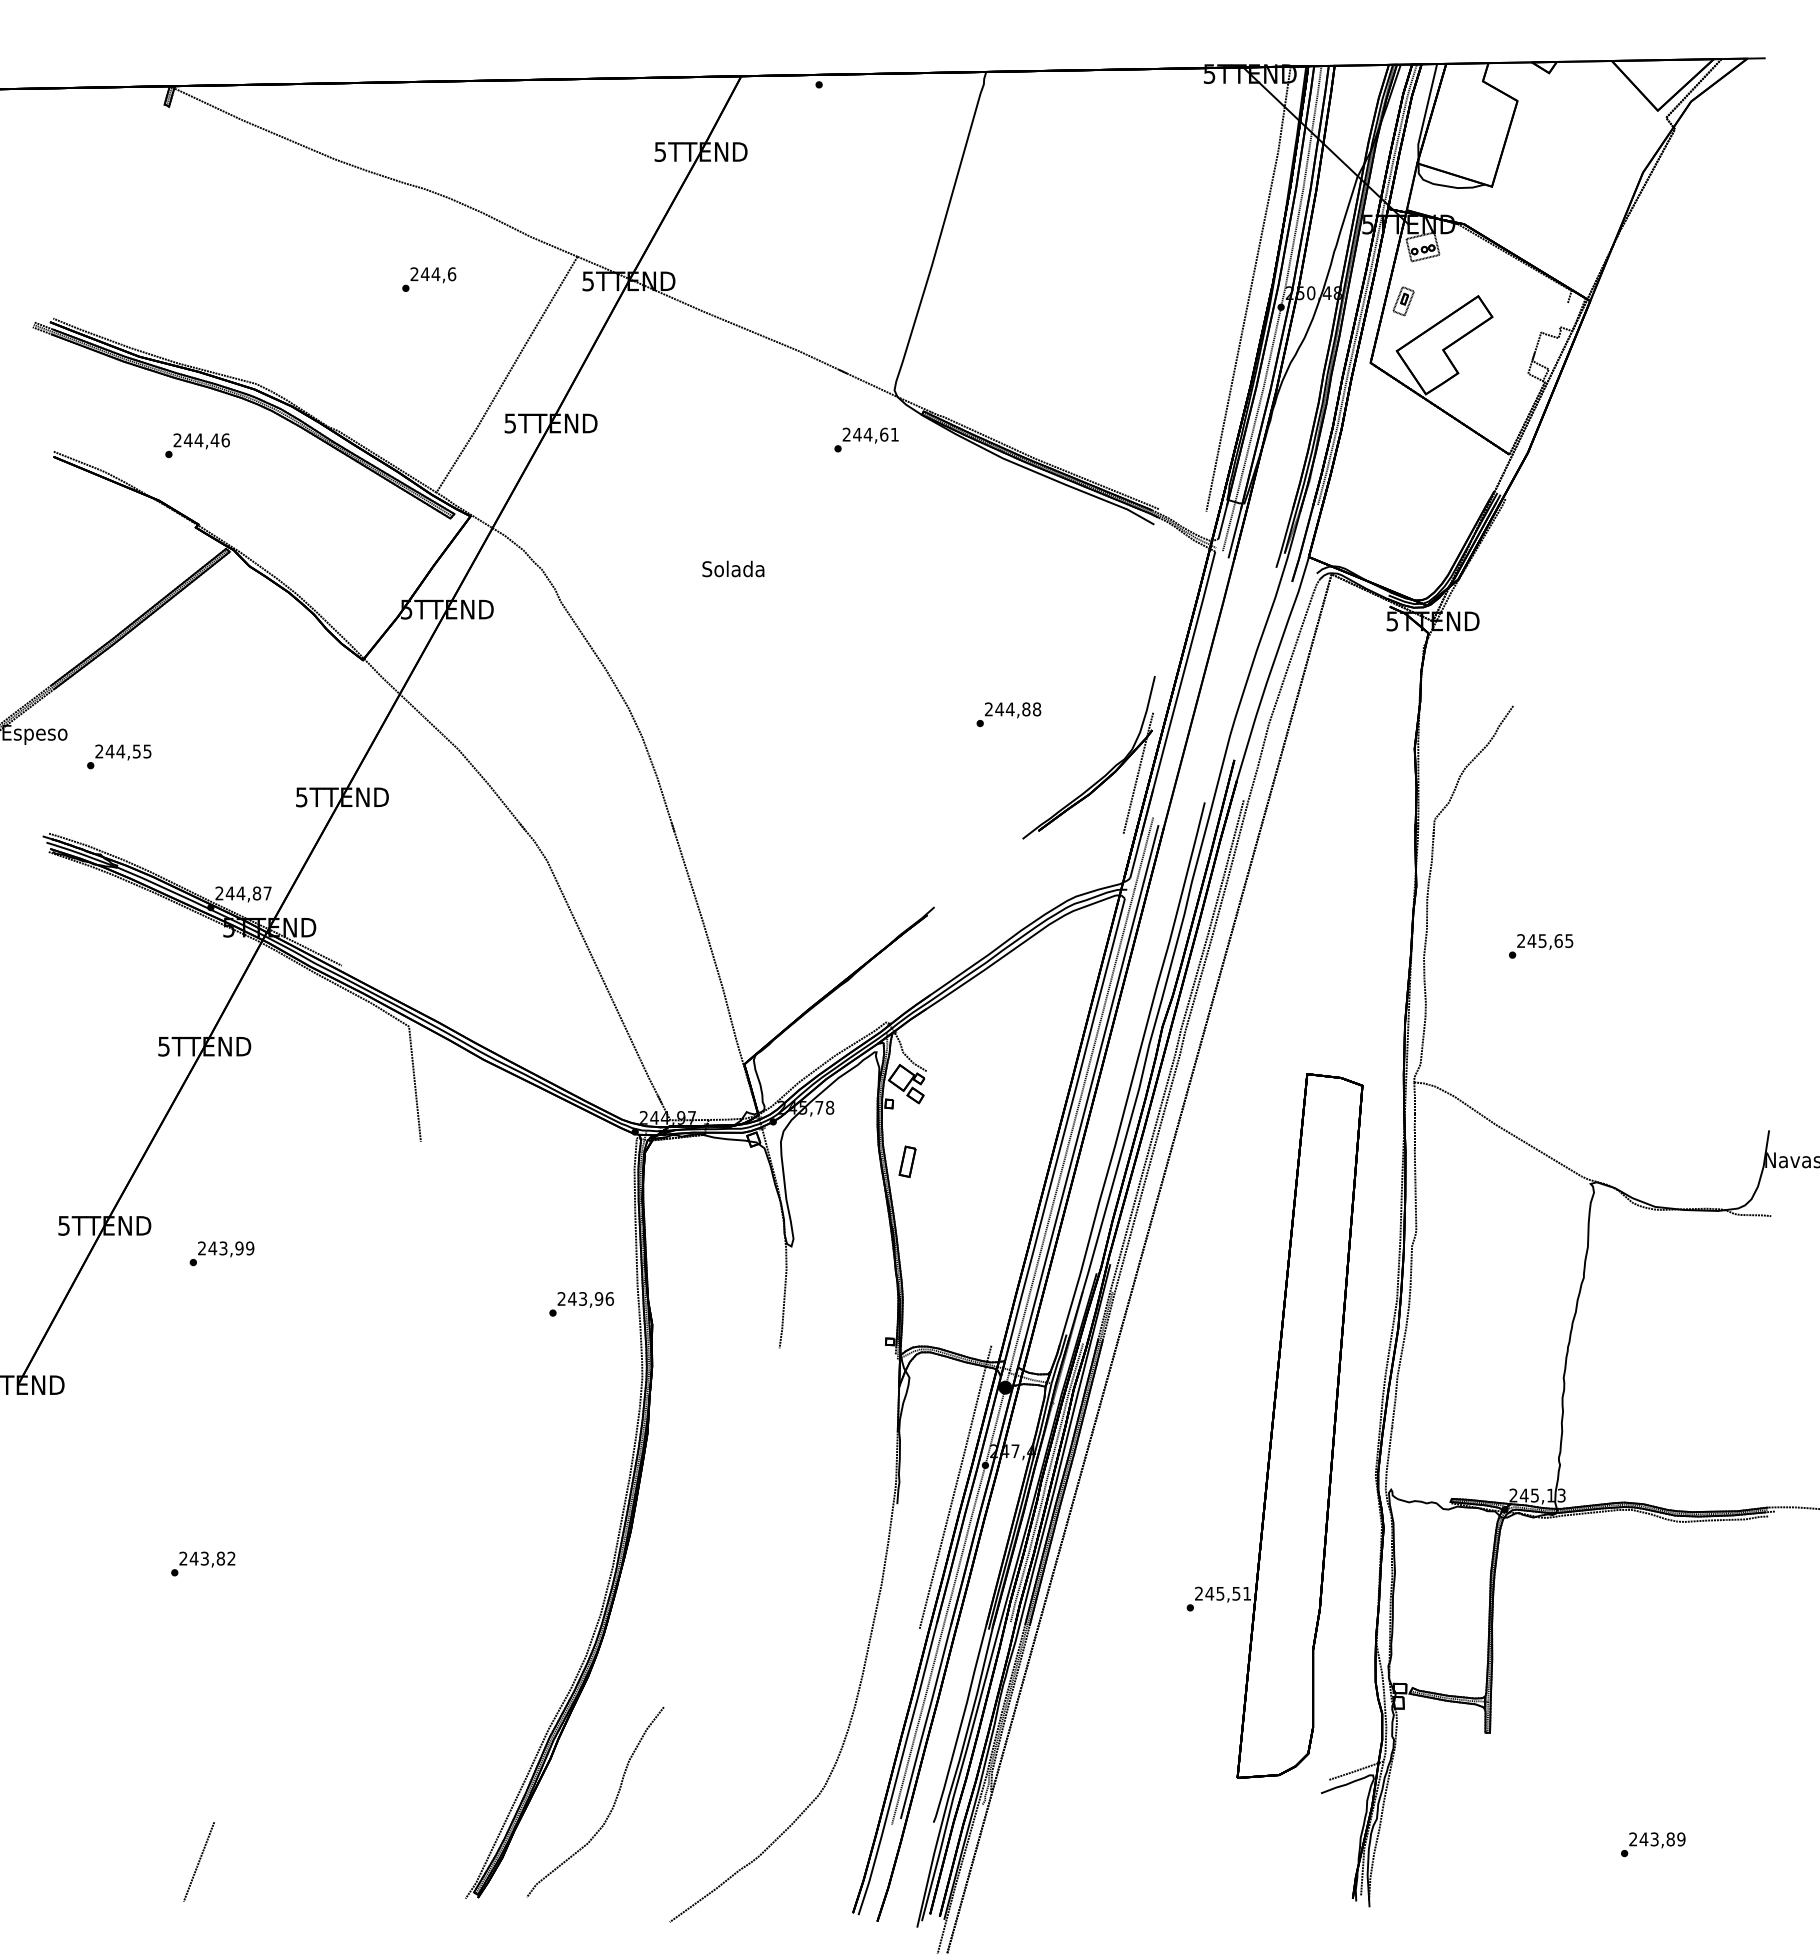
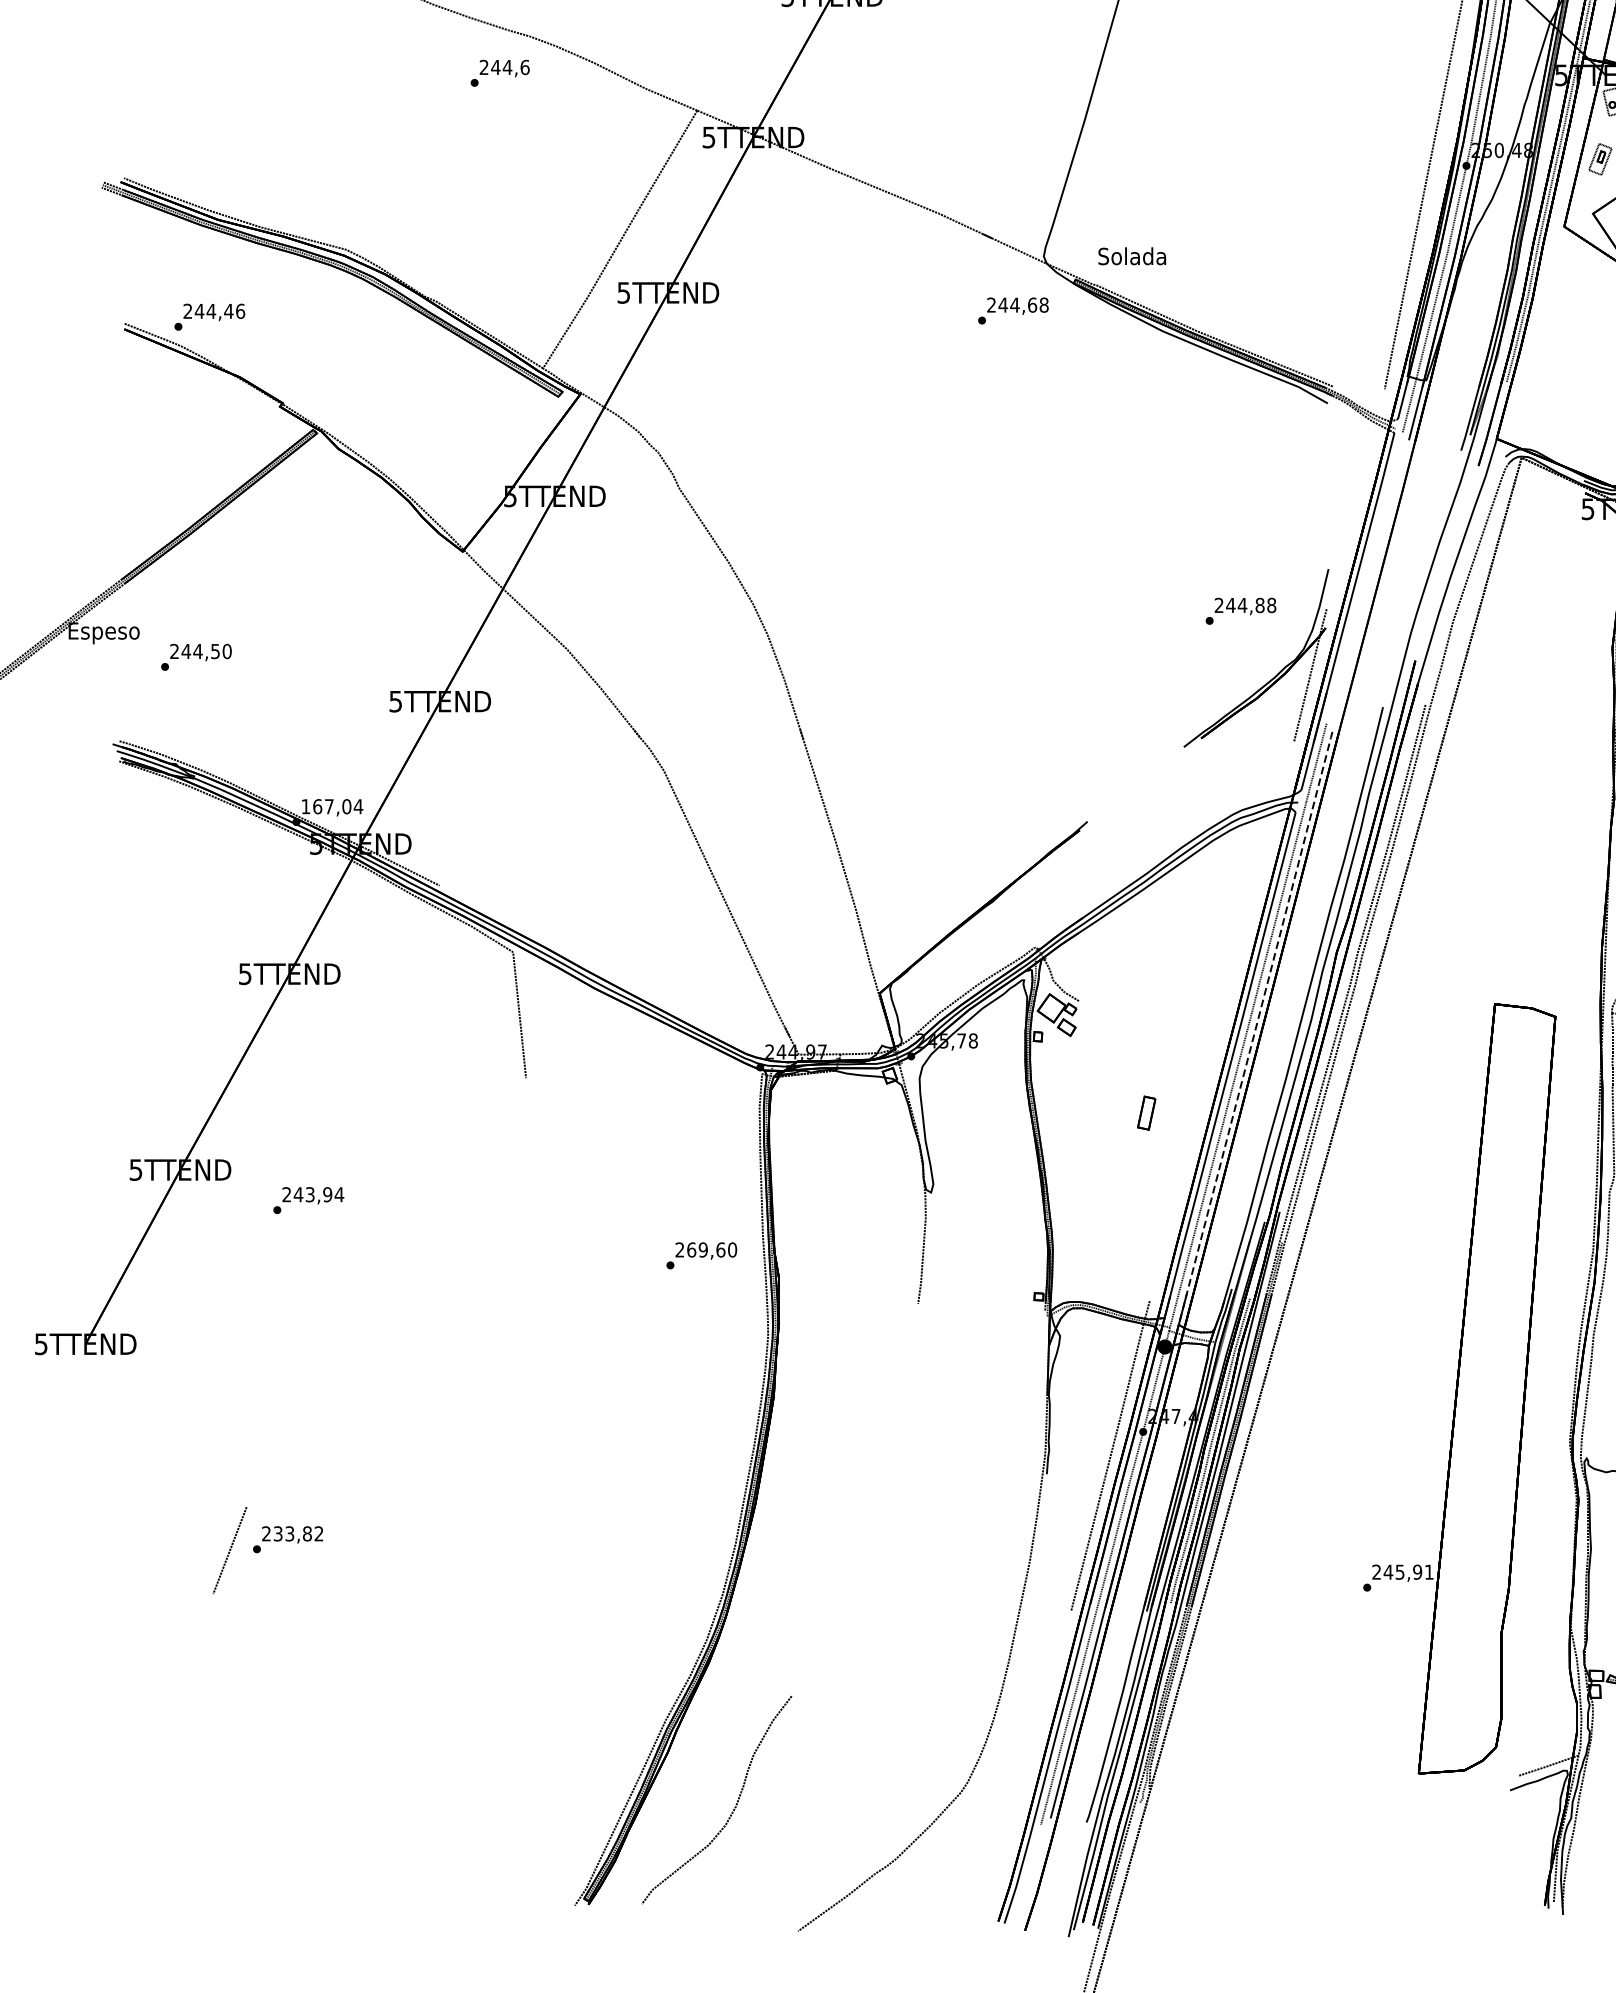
text: (429, 279) -> (500, 73), moved
text: (894, 434) -> (1043, 304), 244,61 -> 244,68
text: (197, 445) -> (209, 316), moved
text: (733, 568) -> (1132, 255), moved
text: (1008, 714) -> (1240, 611), moved
text: (147, 751) -> (227, 651), 244,55 -> 244,50
text: (243, 893) -> (332, 806), 244,87 -> 167,04
line: (1088, 1094) -> (1255, 1026), solid -> dashed
part: (907, 1161) -> (1146, 1112), moved
text: (249, 1248) -> (338, 1194), 243,99 -> 243,94
text: (591, 1298) -> (712, 1249), 243,96 -> 269,60
text: (193, 1558) -> (277, 1533), 243,82 -> 233,82
text: (1236, 1593) -> (1417, 1571), 245,51 -> 245,91
line: (198, 1861) -> (229, 1550), moved

